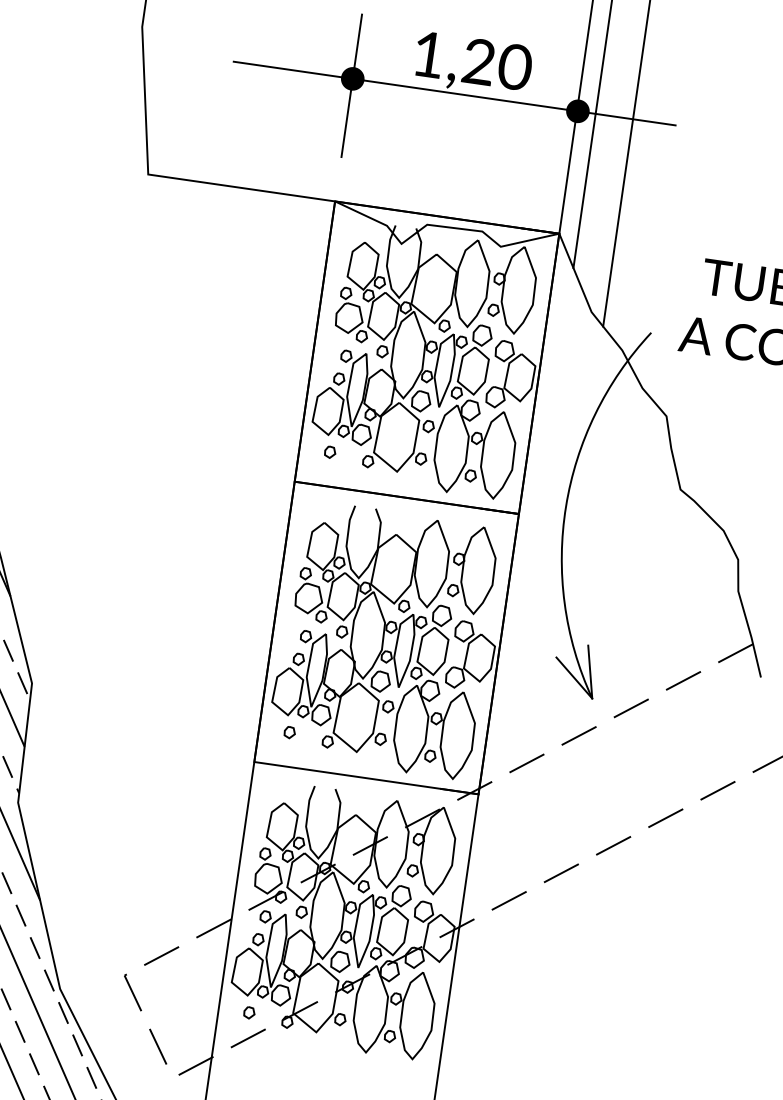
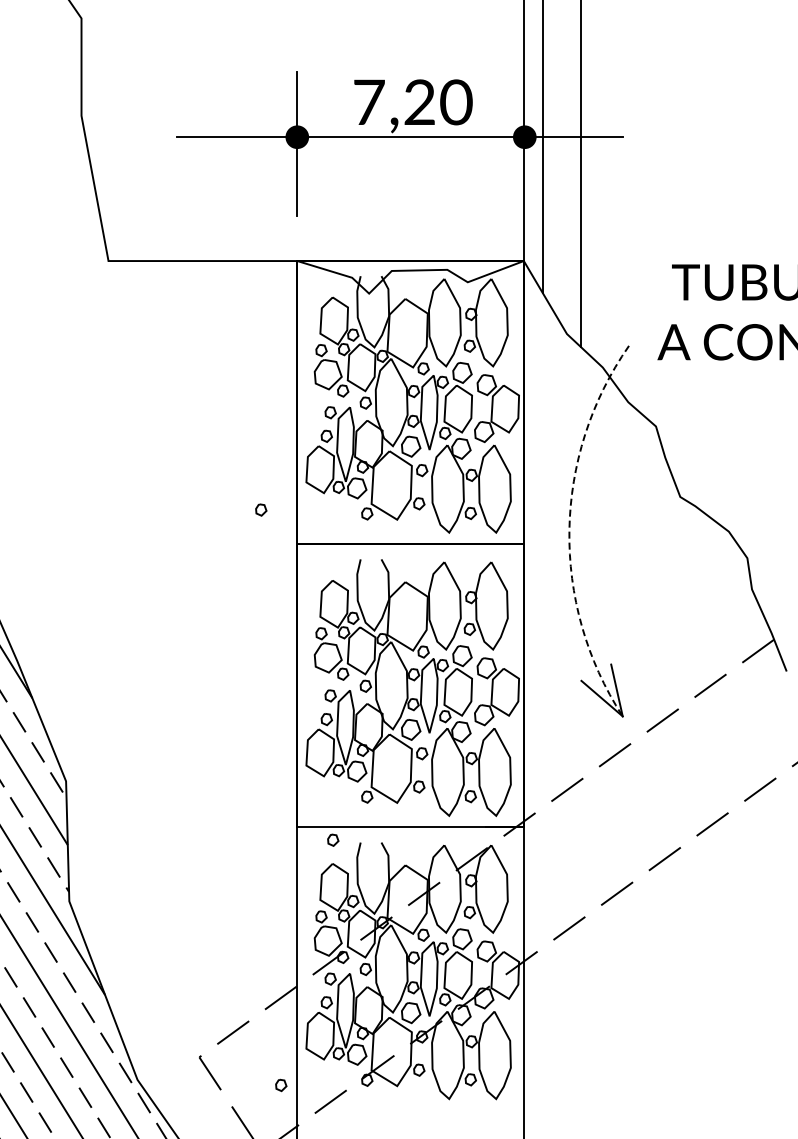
text: (429, 53) -> (369, 101), 1,20 -> 7,20
part: (330, 451) -> (261, 509), moved
arc: (566, 506) -> (569, 530), solid -> dashed
part: (290, 731) -> (333, 839), moved
part: (249, 1013) -> (281, 1085), moved

